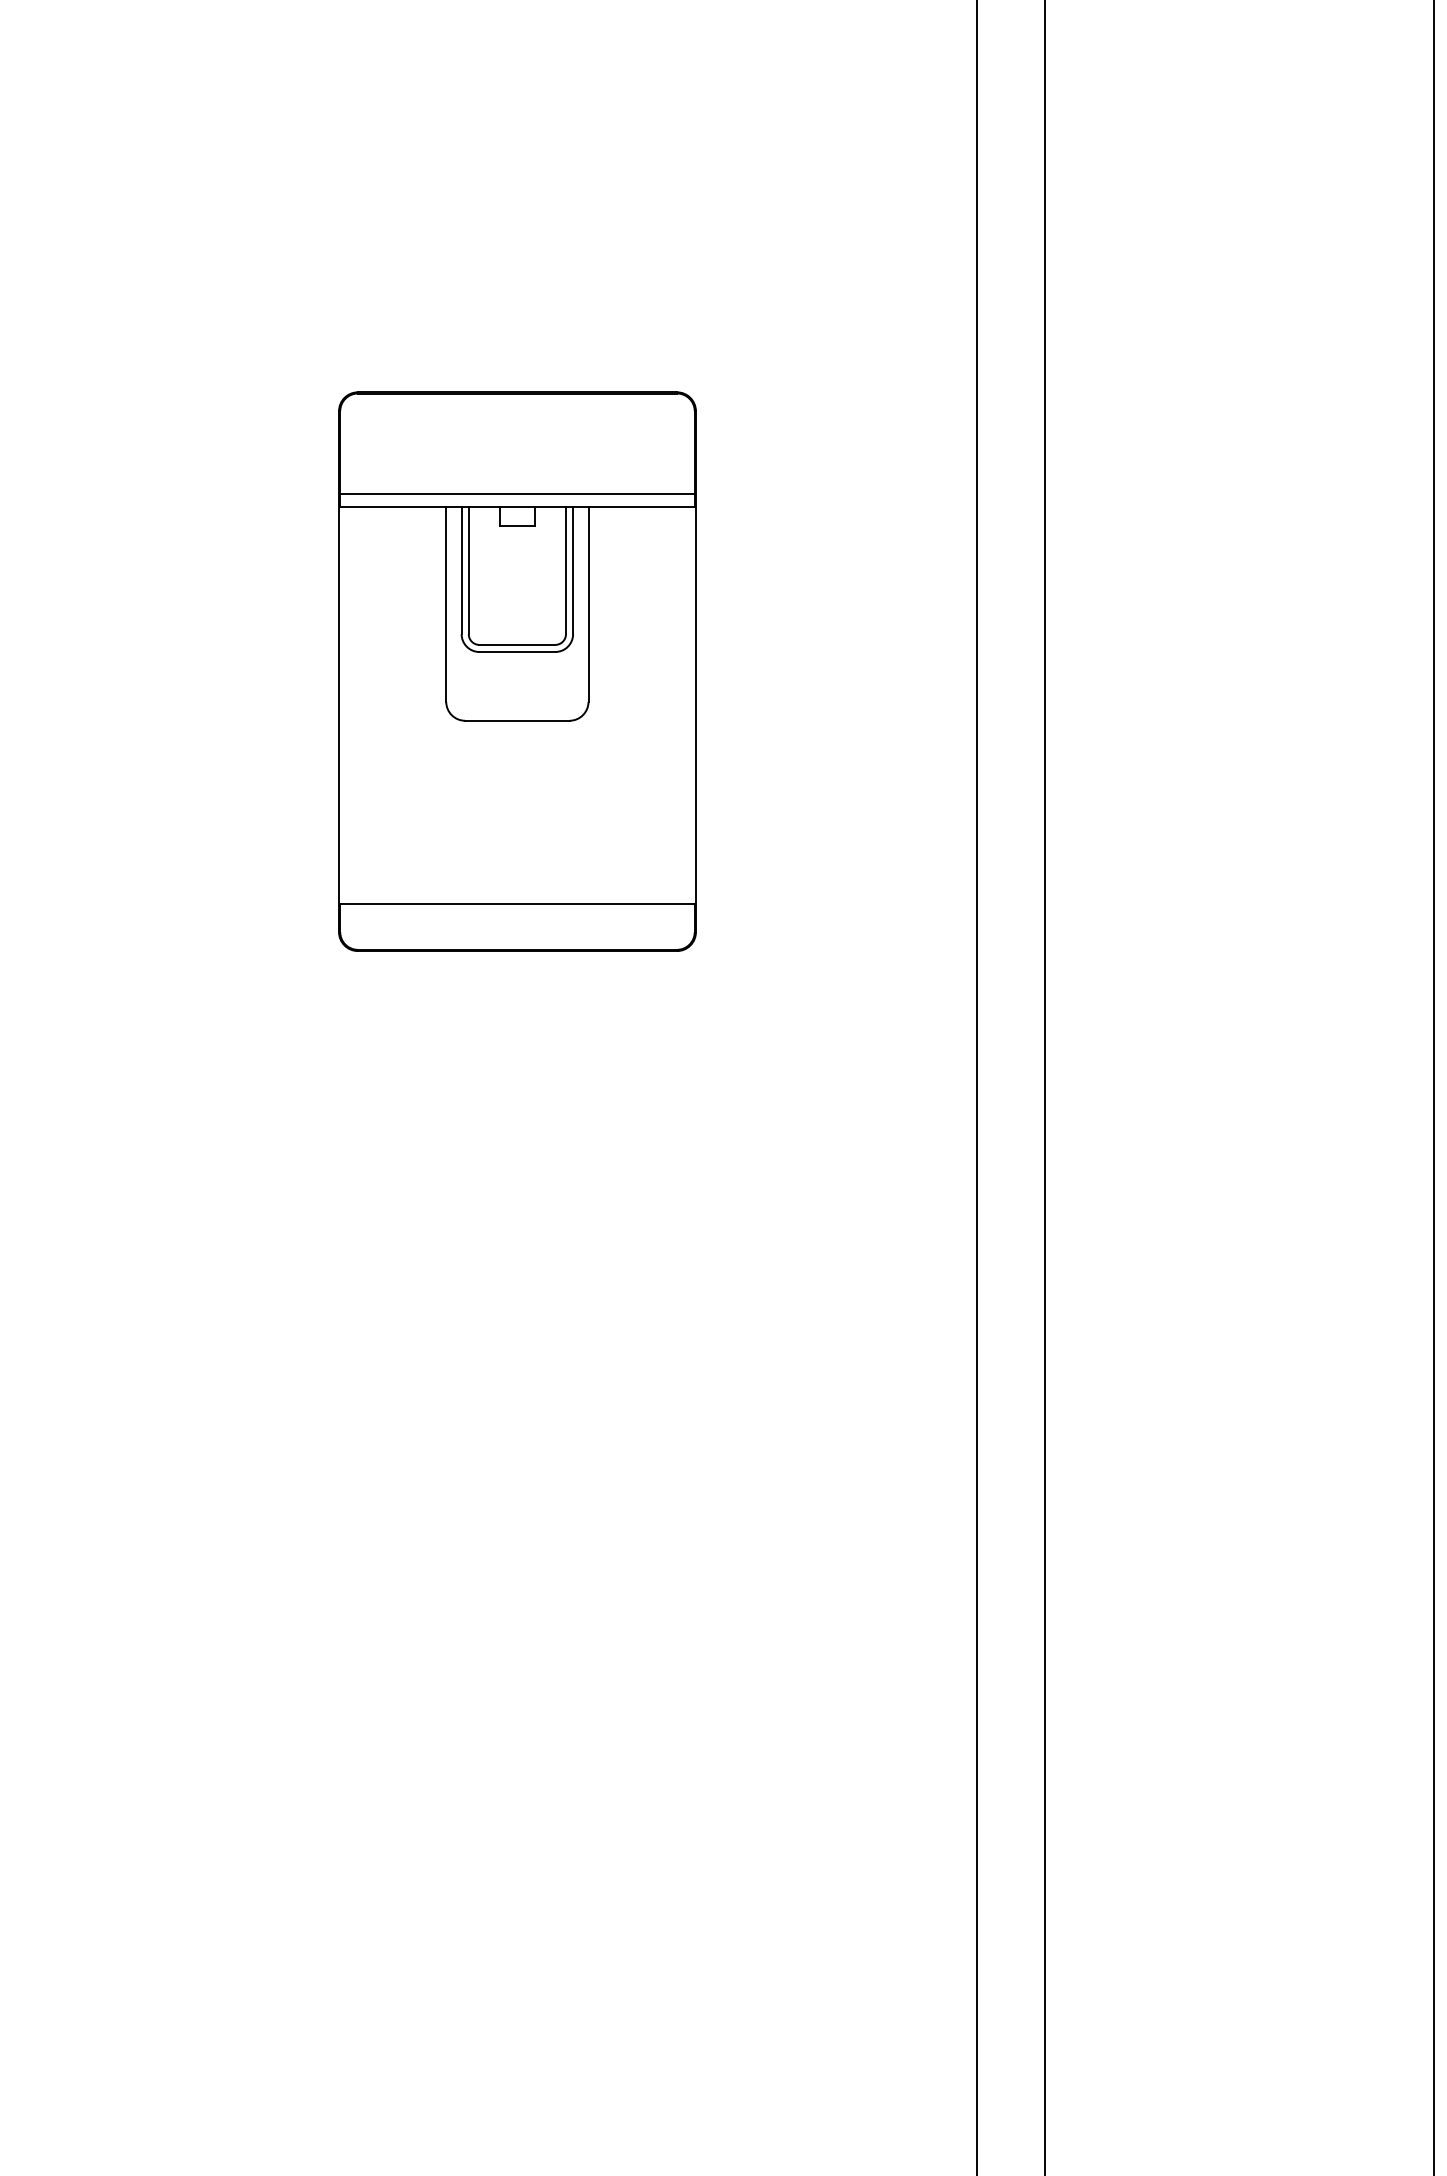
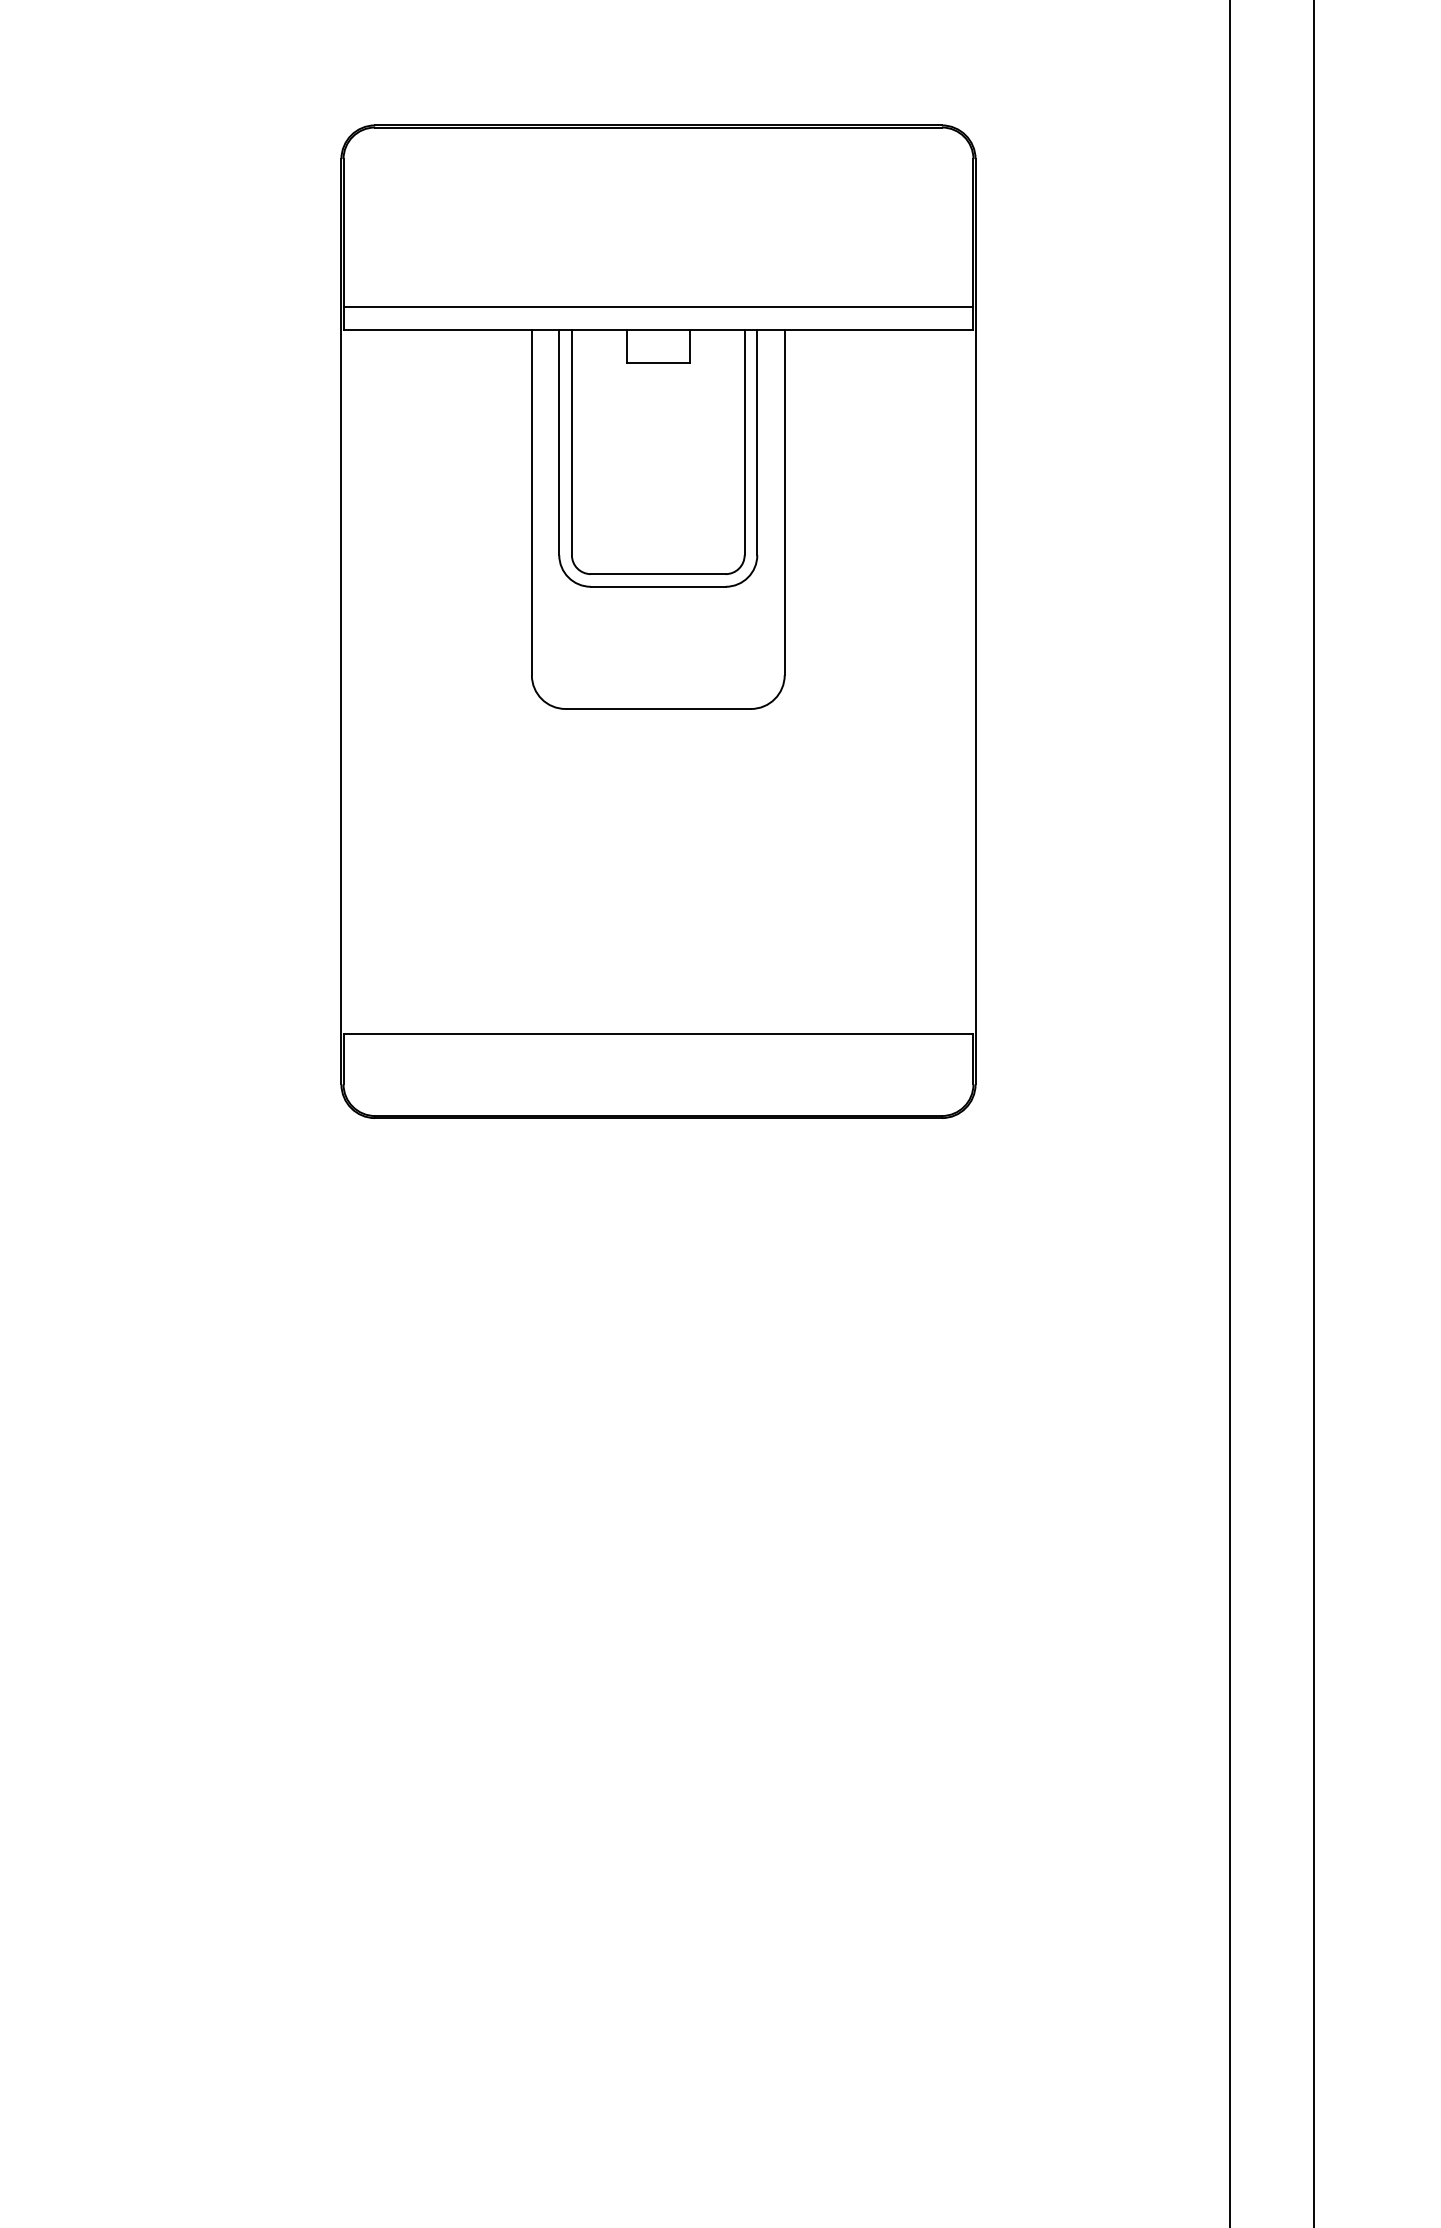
part: (517, 671) -> (658, 621), size x1.43

